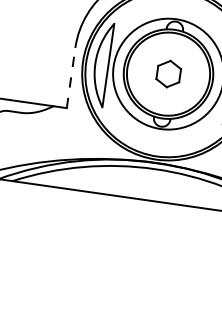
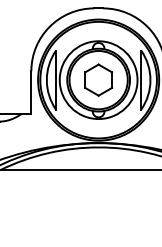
part: (168, 73) -> (98, 79), size x1.67
line: (71, 76) -> (31, 91), dashed -> solid

